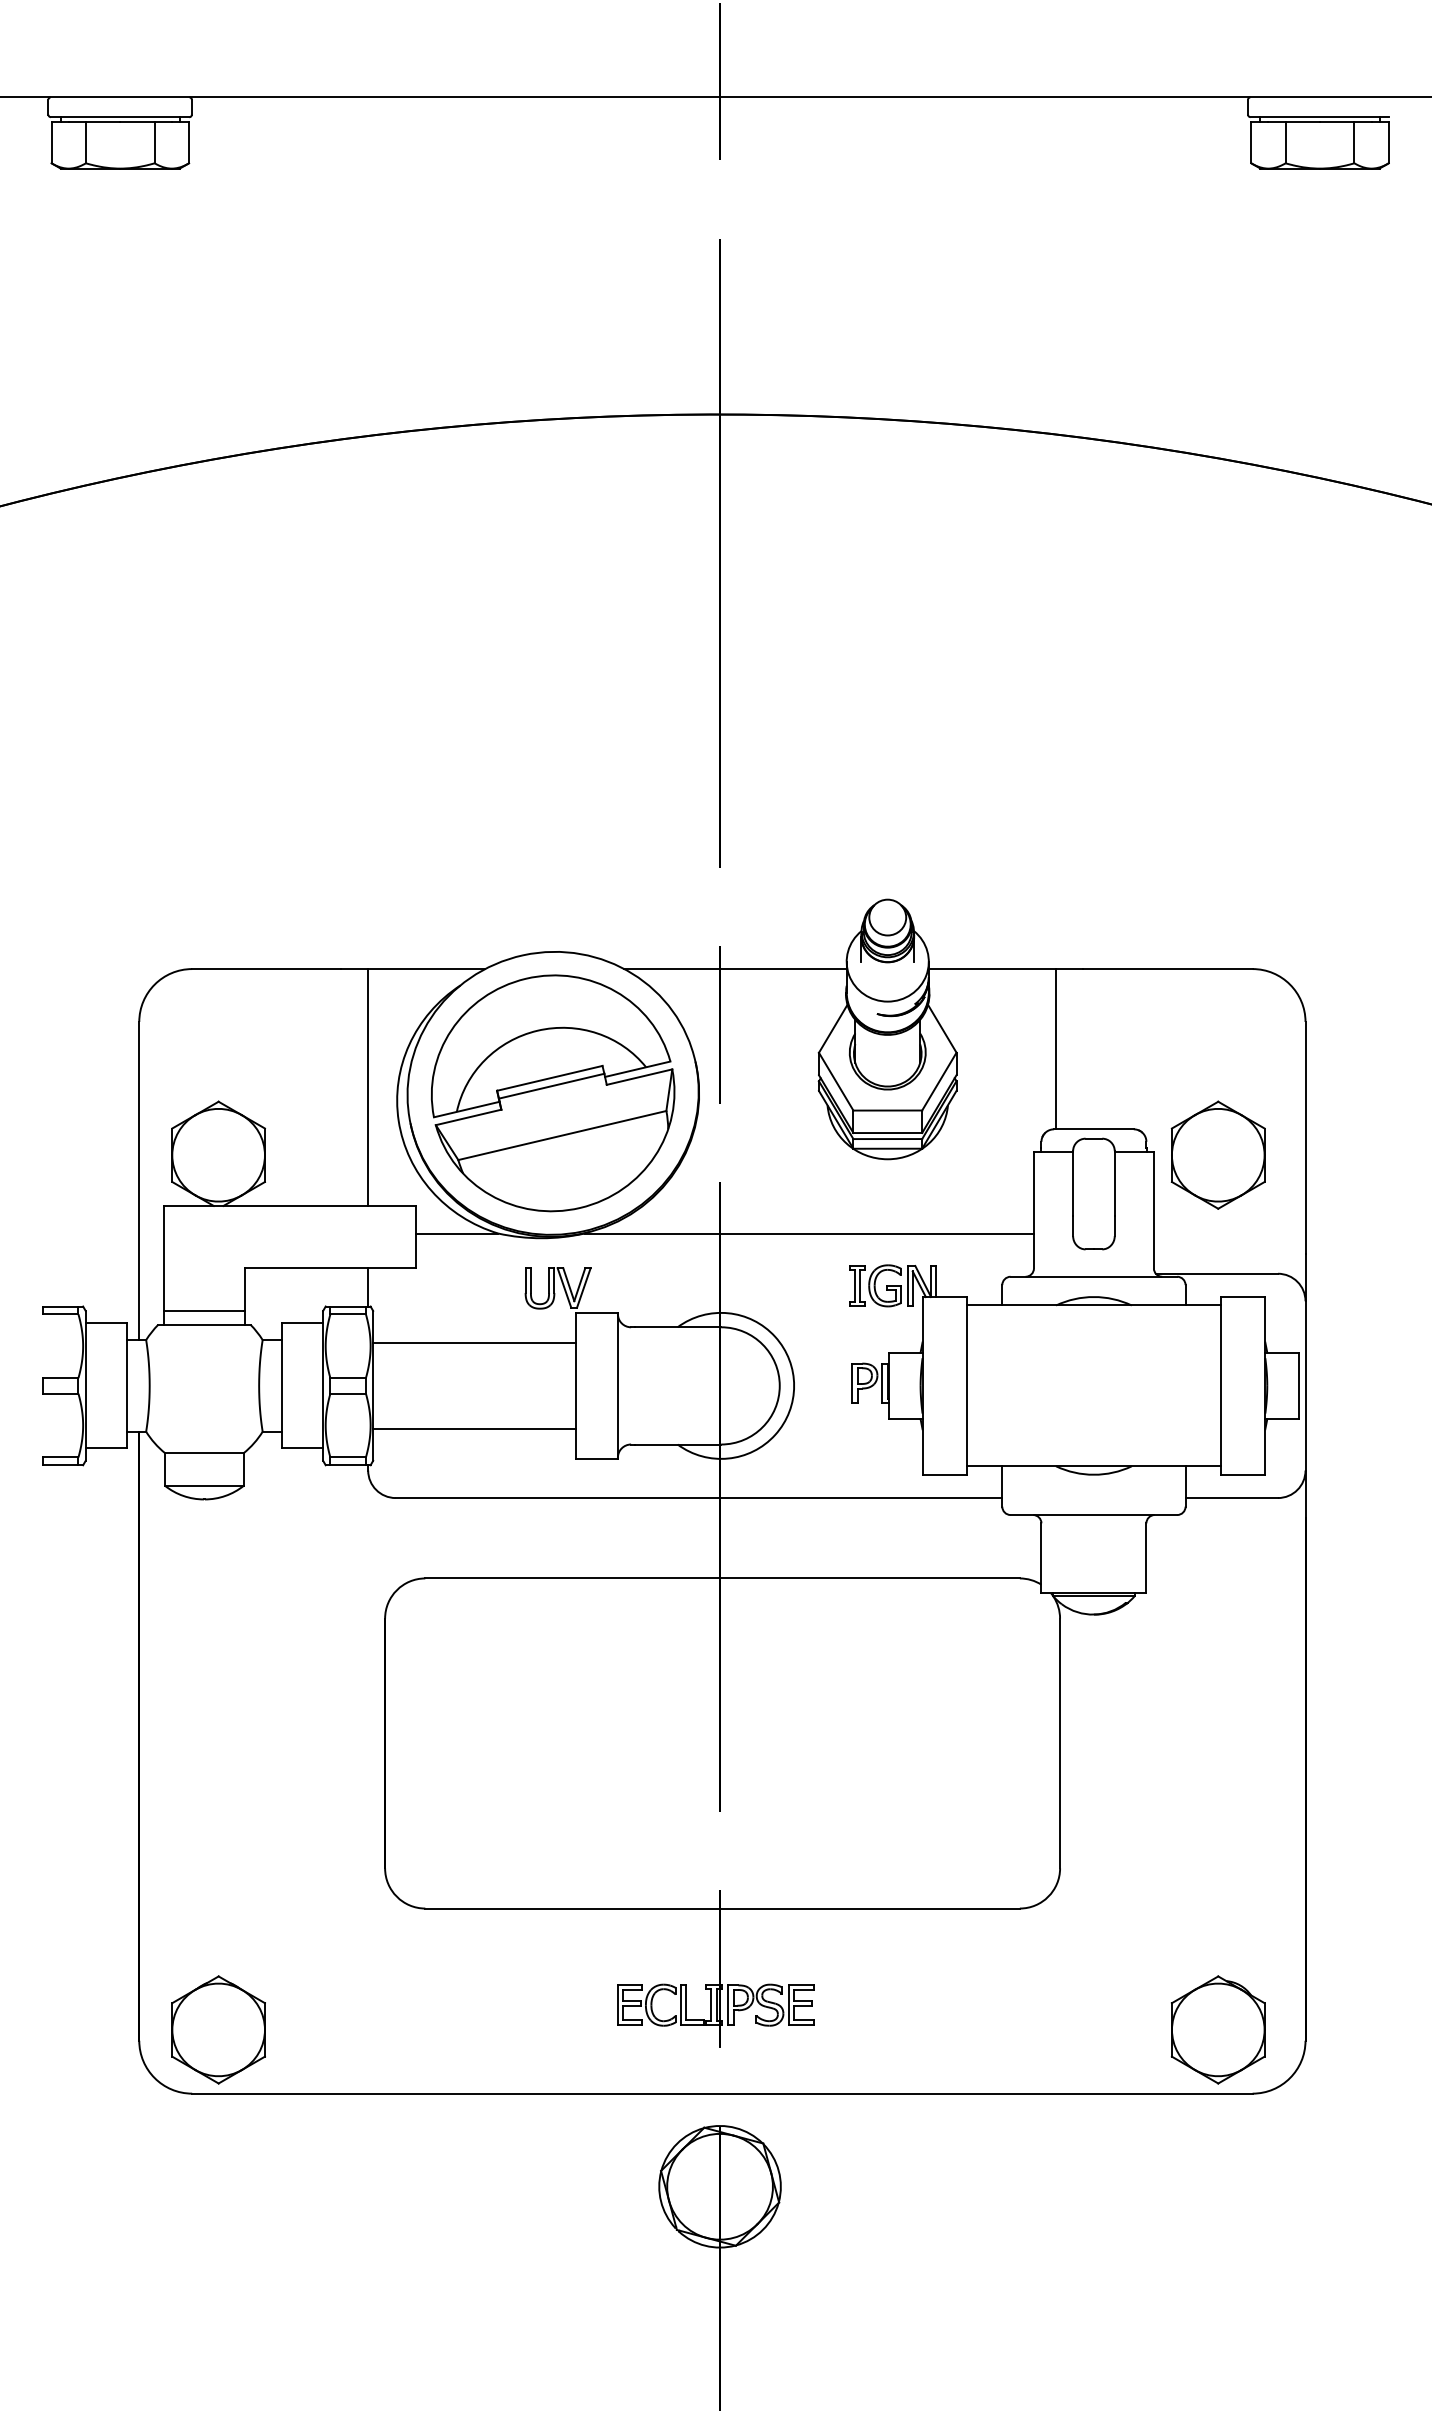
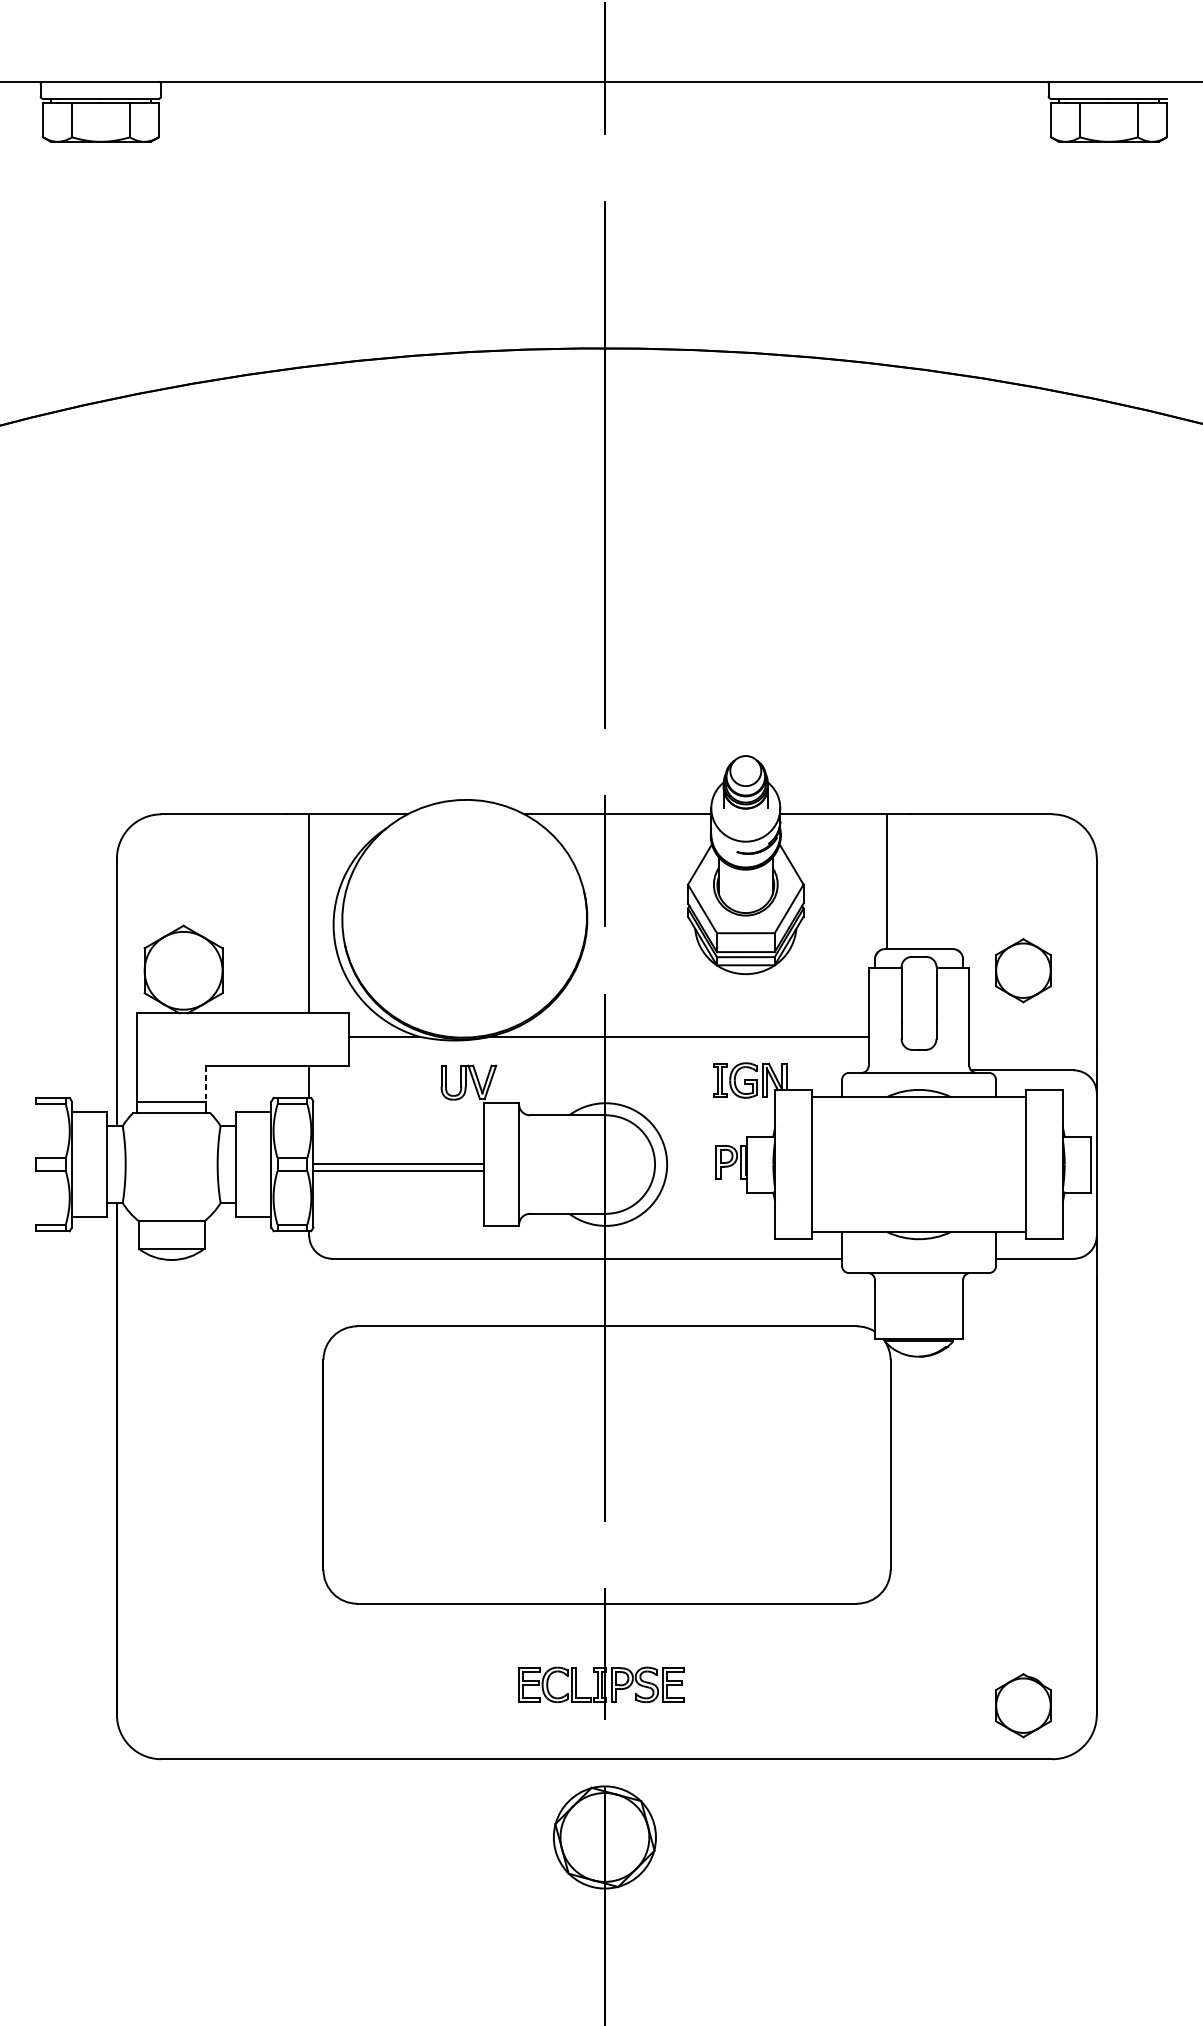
part: (552, 1093) -> (464, 918), removed
part: (1217, 1154) -> (1022, 970), size x0.7
line: (245, 1290) -> (206, 1084), solid -> dashed
line: (474, 1343) -> (398, 1171), moved
line: (474, 1428) -> (398, 1163), moved
part: (218, 2029) -> (183, 1705), removed
part: (1217, 2029) -> (1022, 1705), size x0.7

